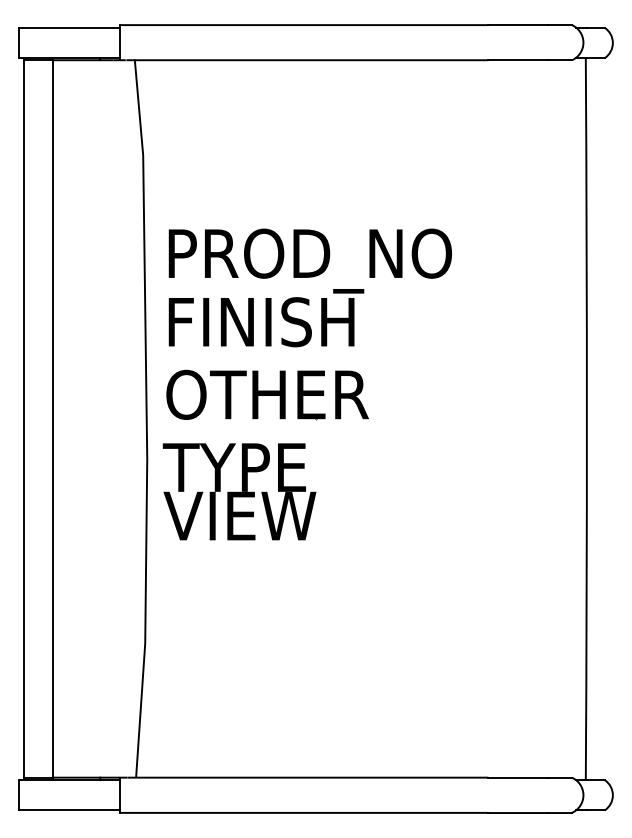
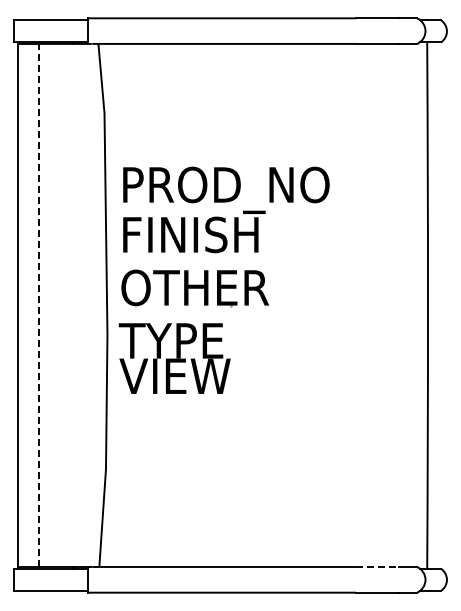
line: (52, 419) -> (38, 305), solid -> dashed
line: (517, 776) -> (377, 566), solid -> dashed

